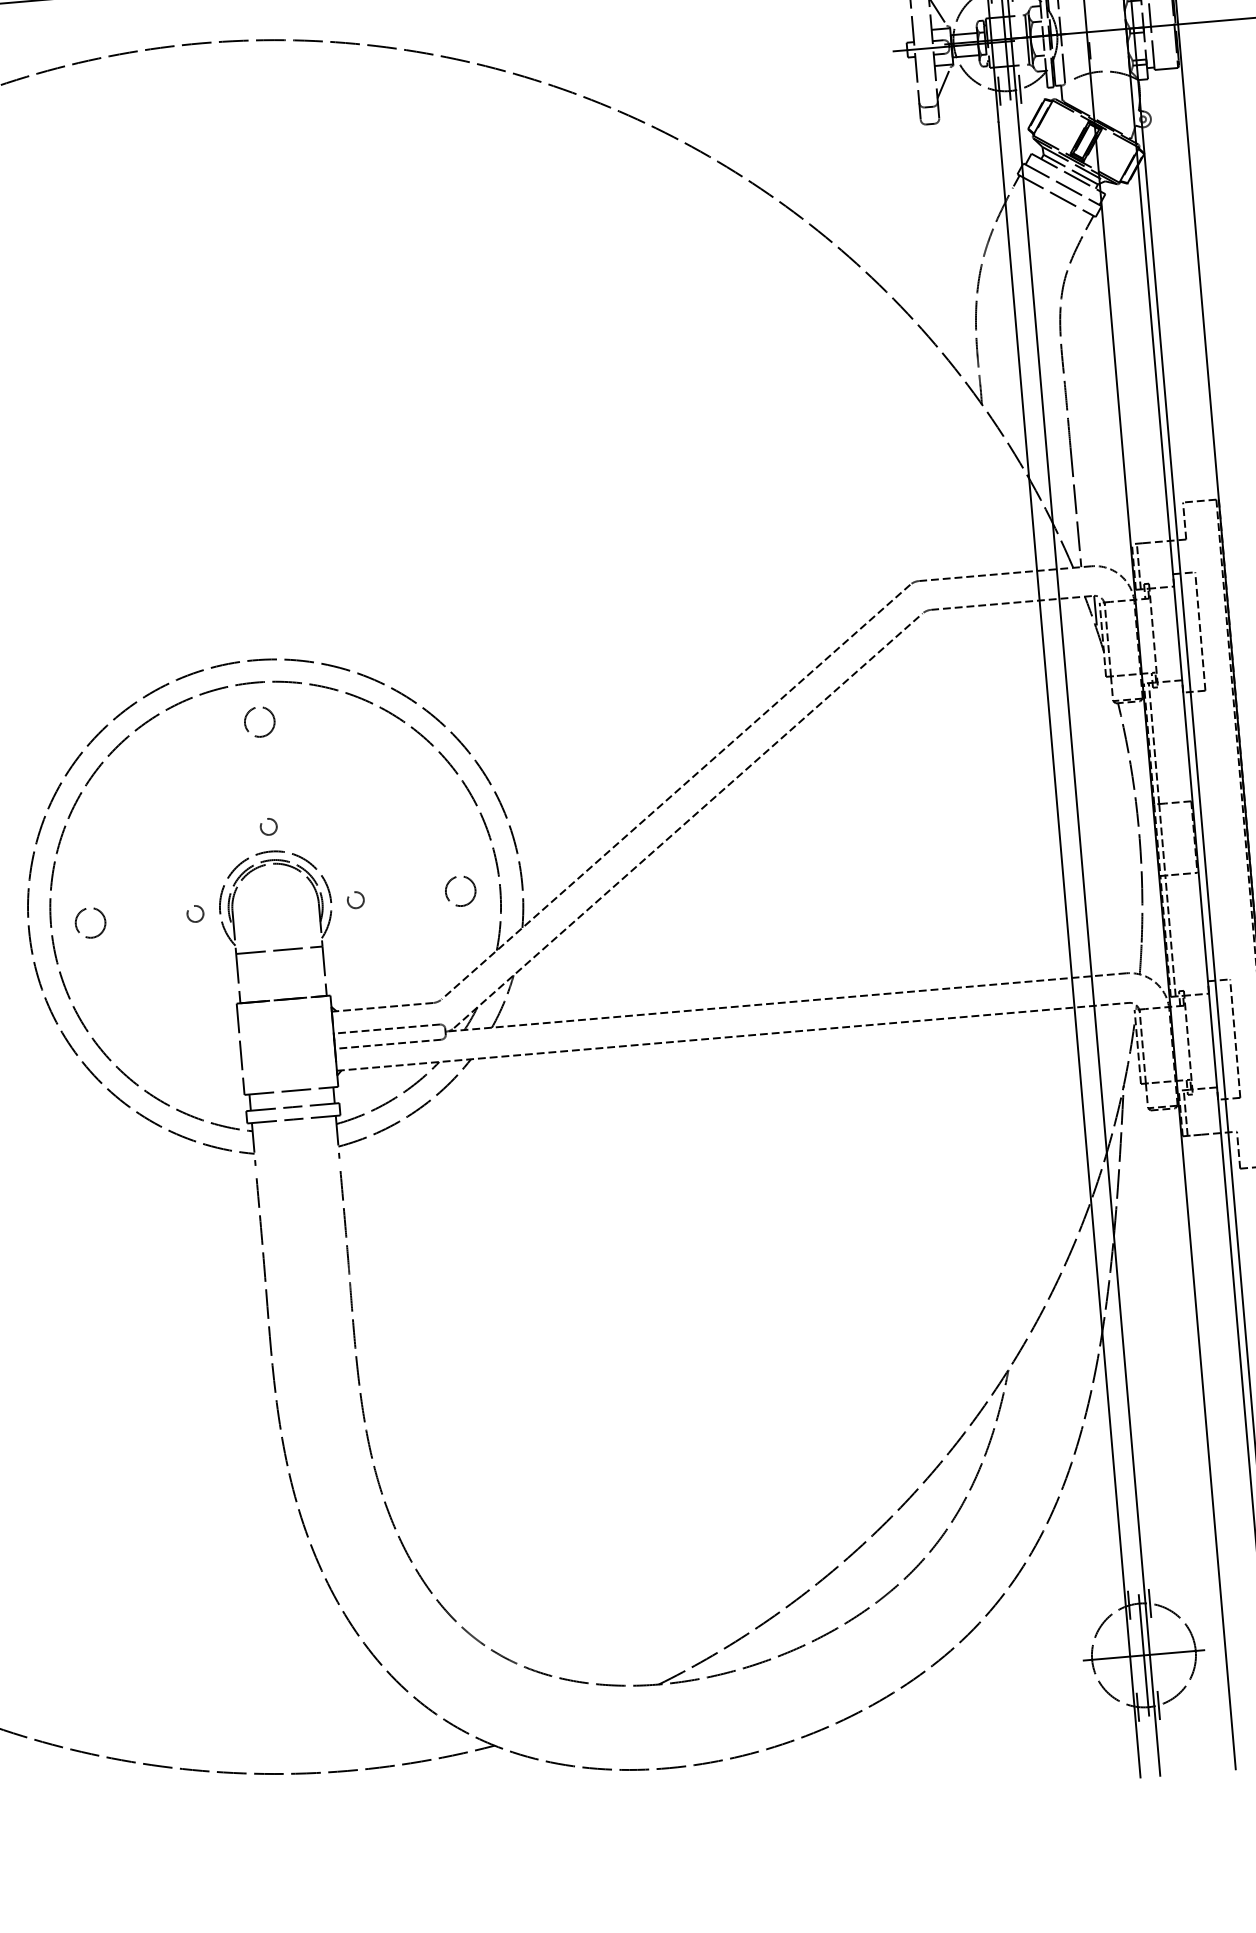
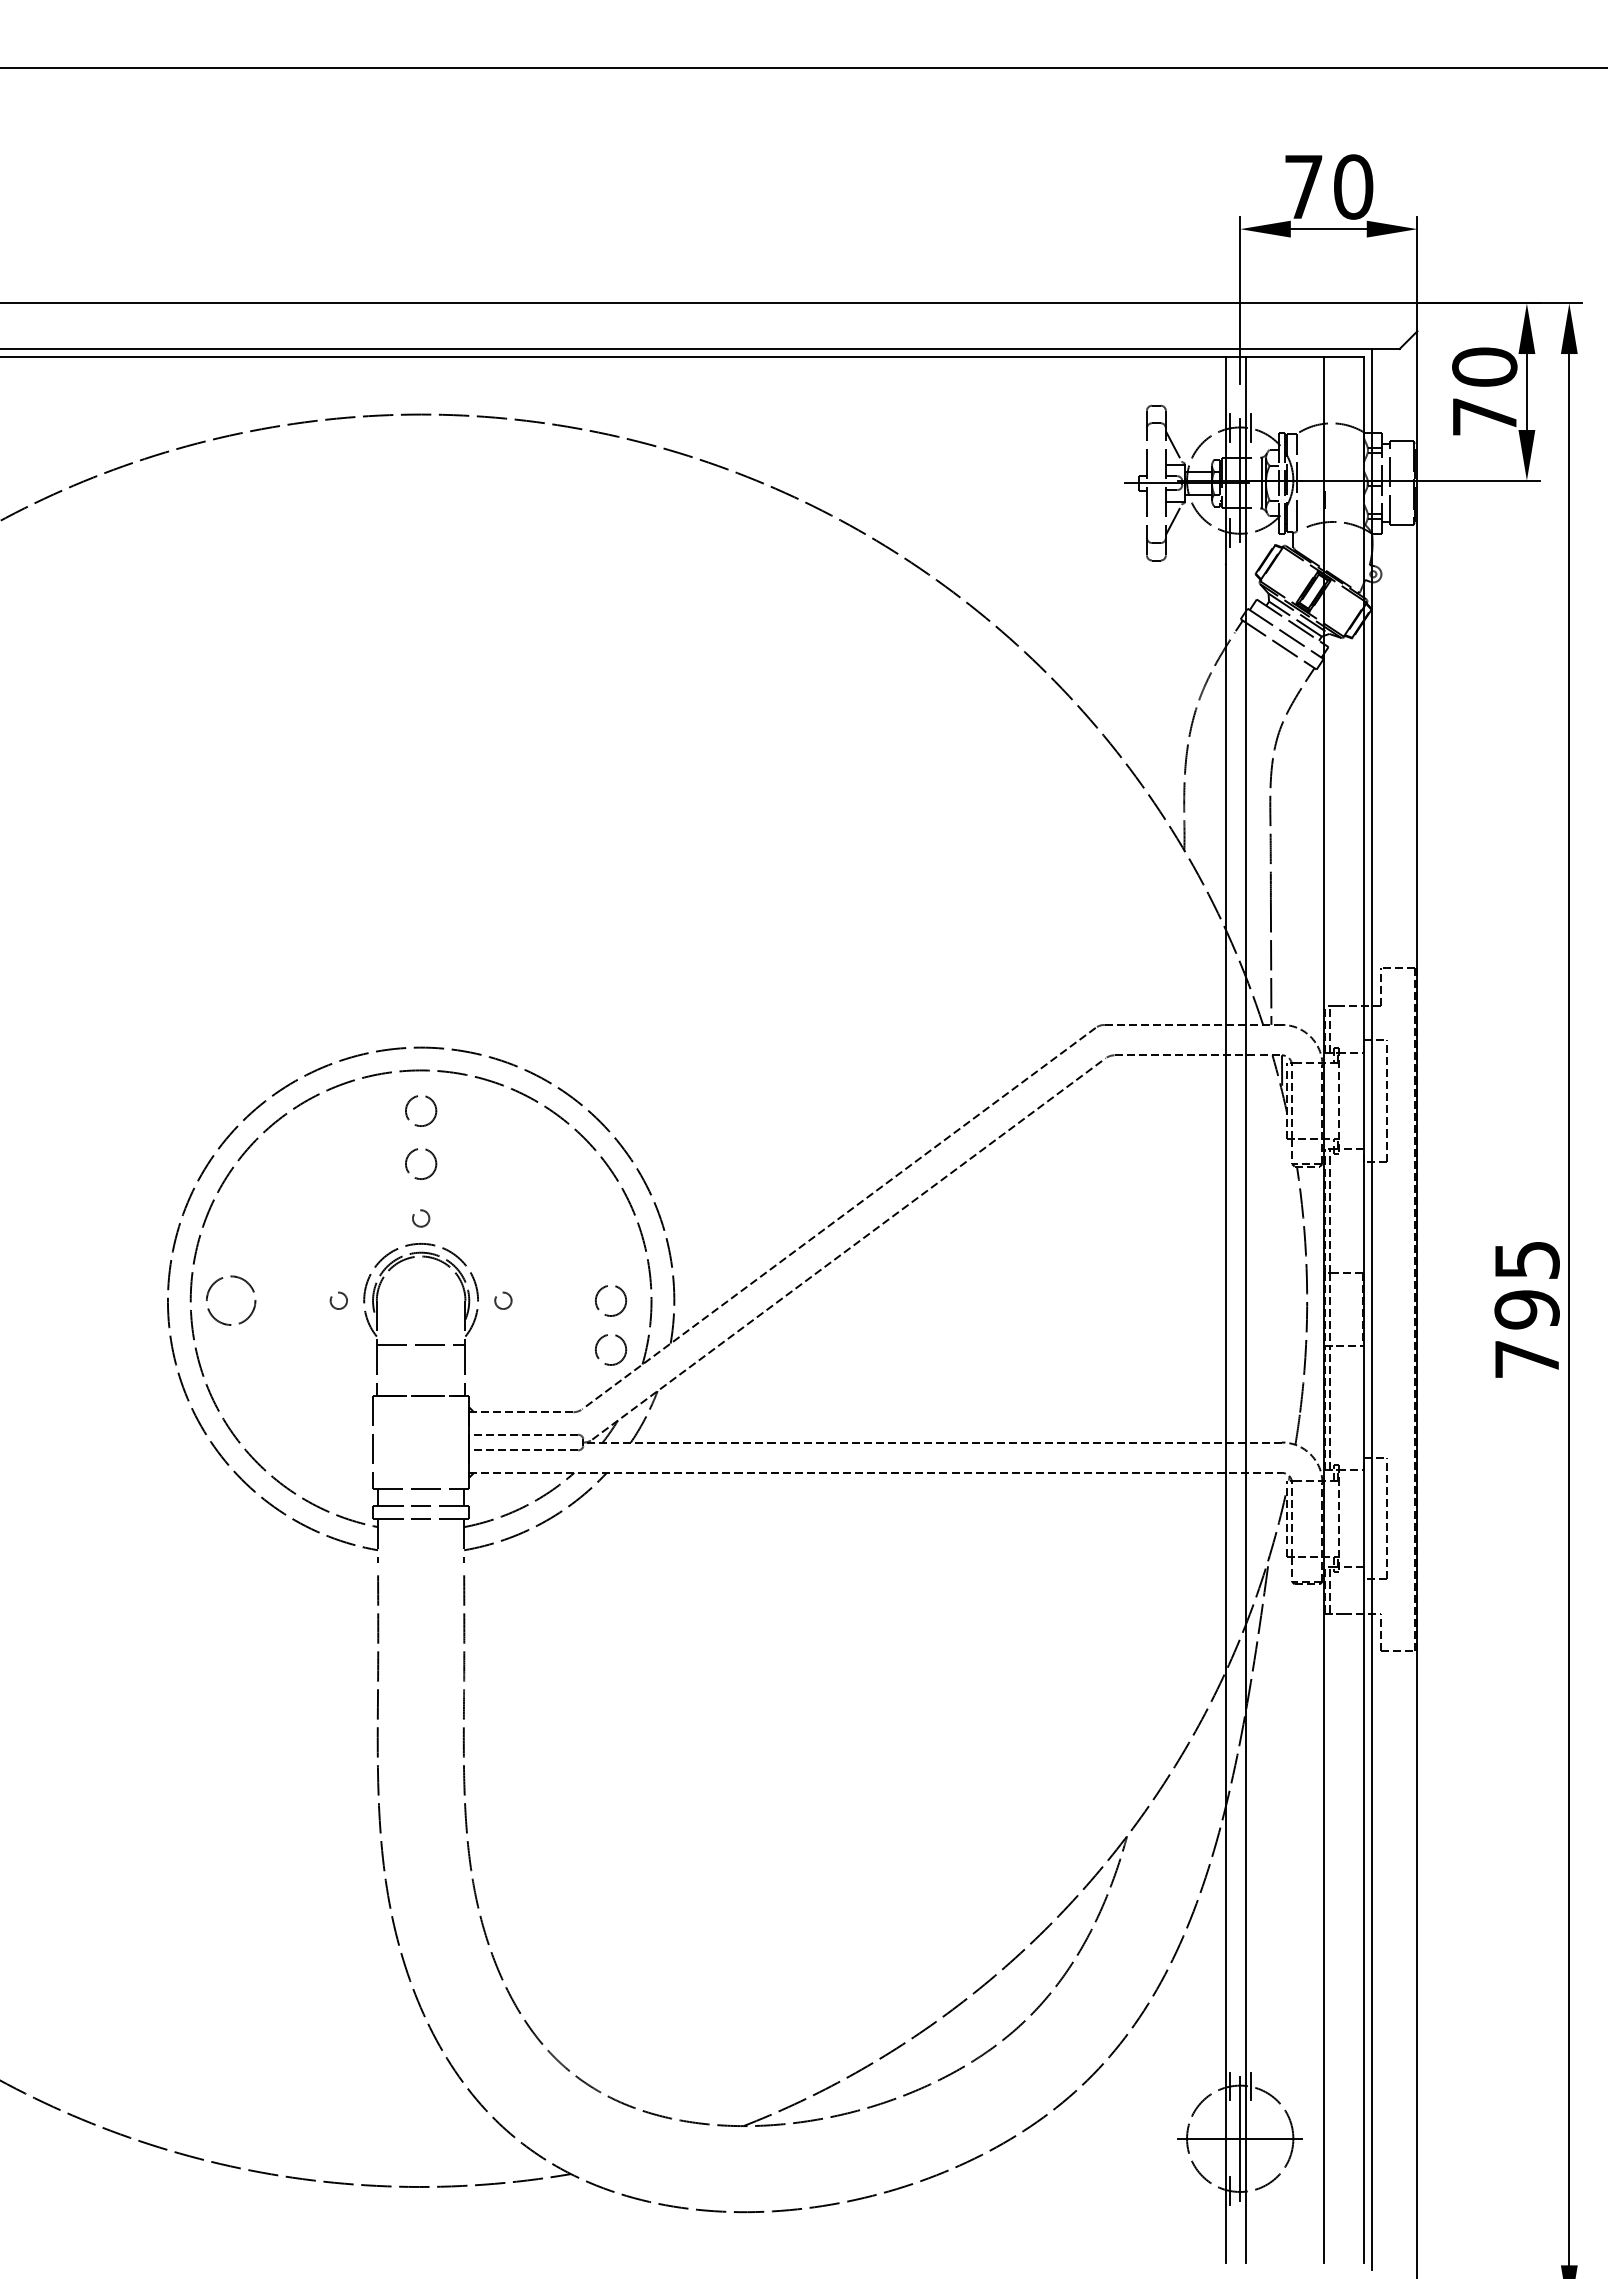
line: (1019, 88) -> (1250, 532), removed
circle: (264, 773) -> (421, 1163), added
circle: (90, 922) -> (231, 1300), size x1.6
circle: (465, 938) -> (611, 1349), added
line: (1158, 1705) -> (1250, 2191), removed

